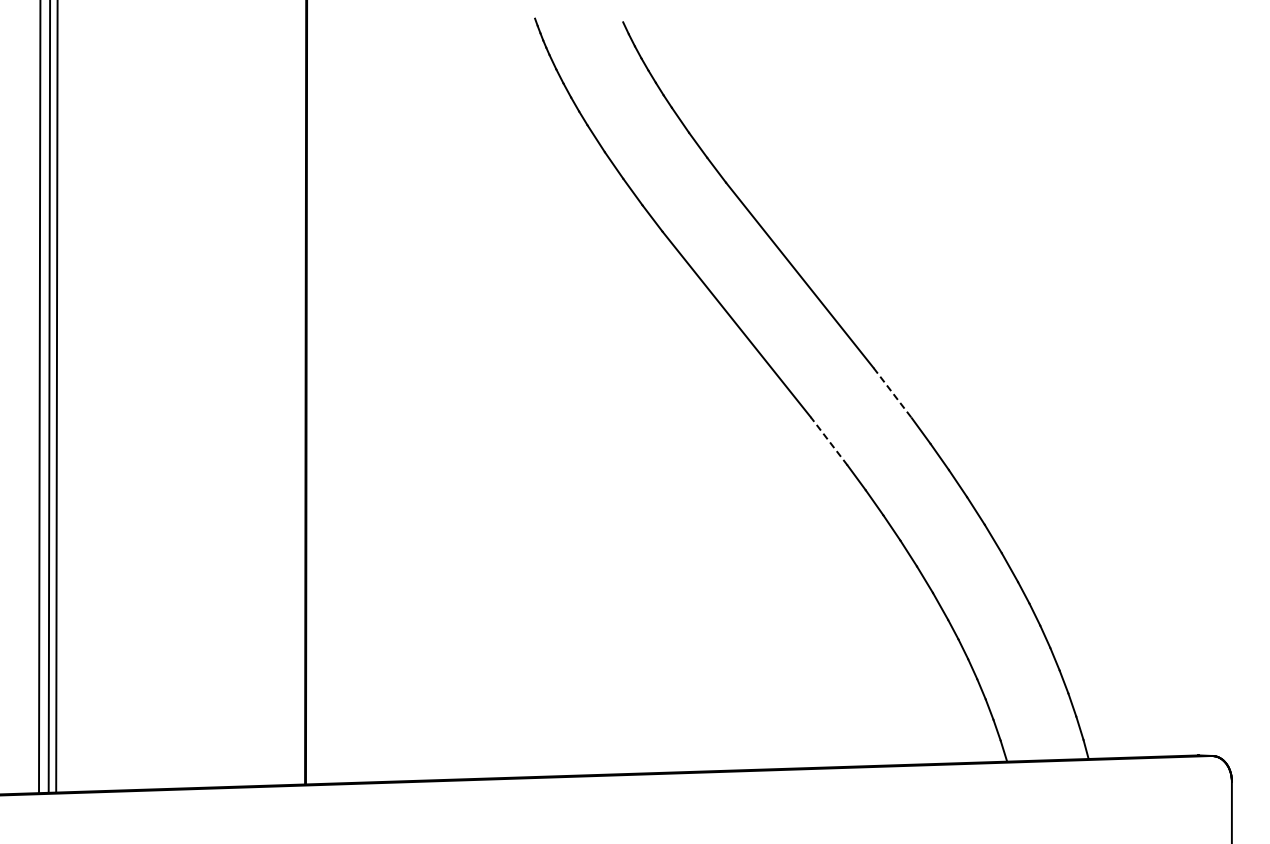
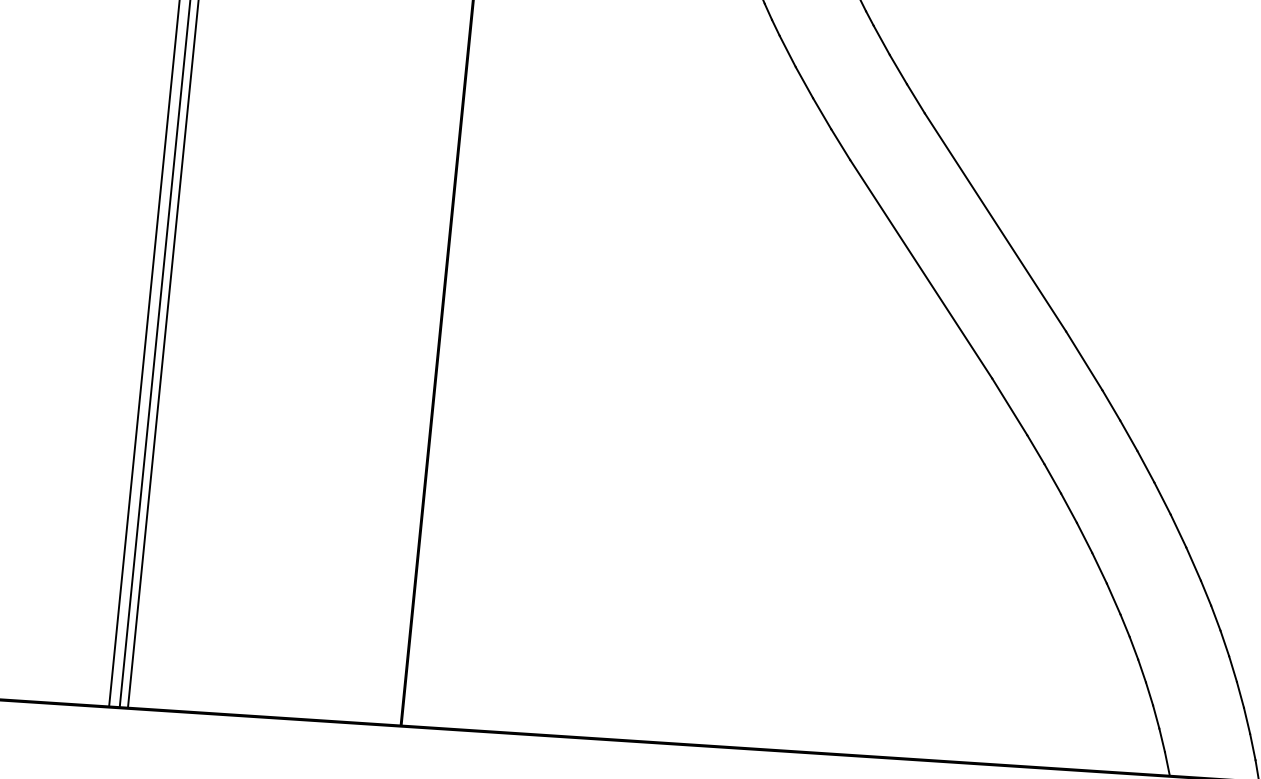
line: (892, 393) -> (1084, 361), dashed -> solid
line: (828, 440) -> (1009, 405), dashed -> solid

